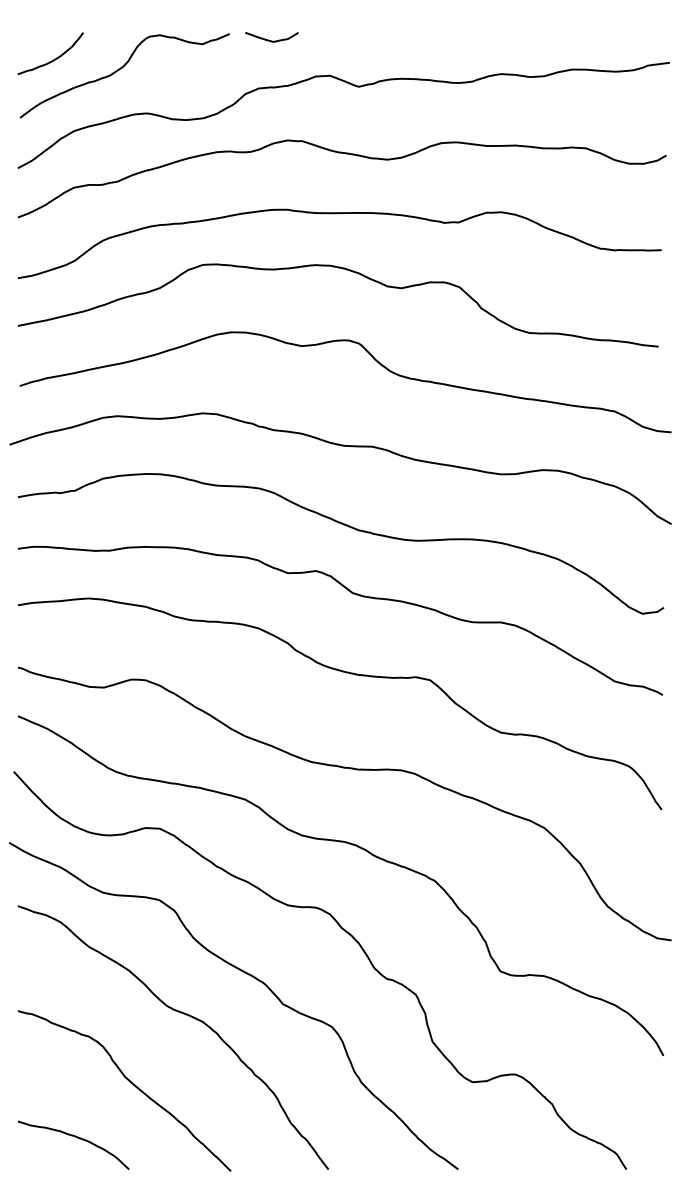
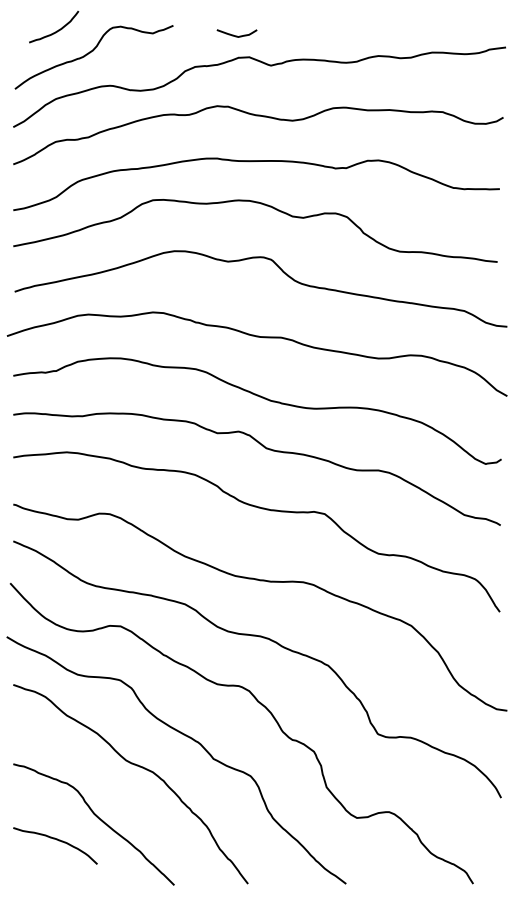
curve: (269, 39) -> (235, 35), moved
curve: (54, 58) -> (56, 30), moved
curve: (74, 1137) -> (56, 840), moved

